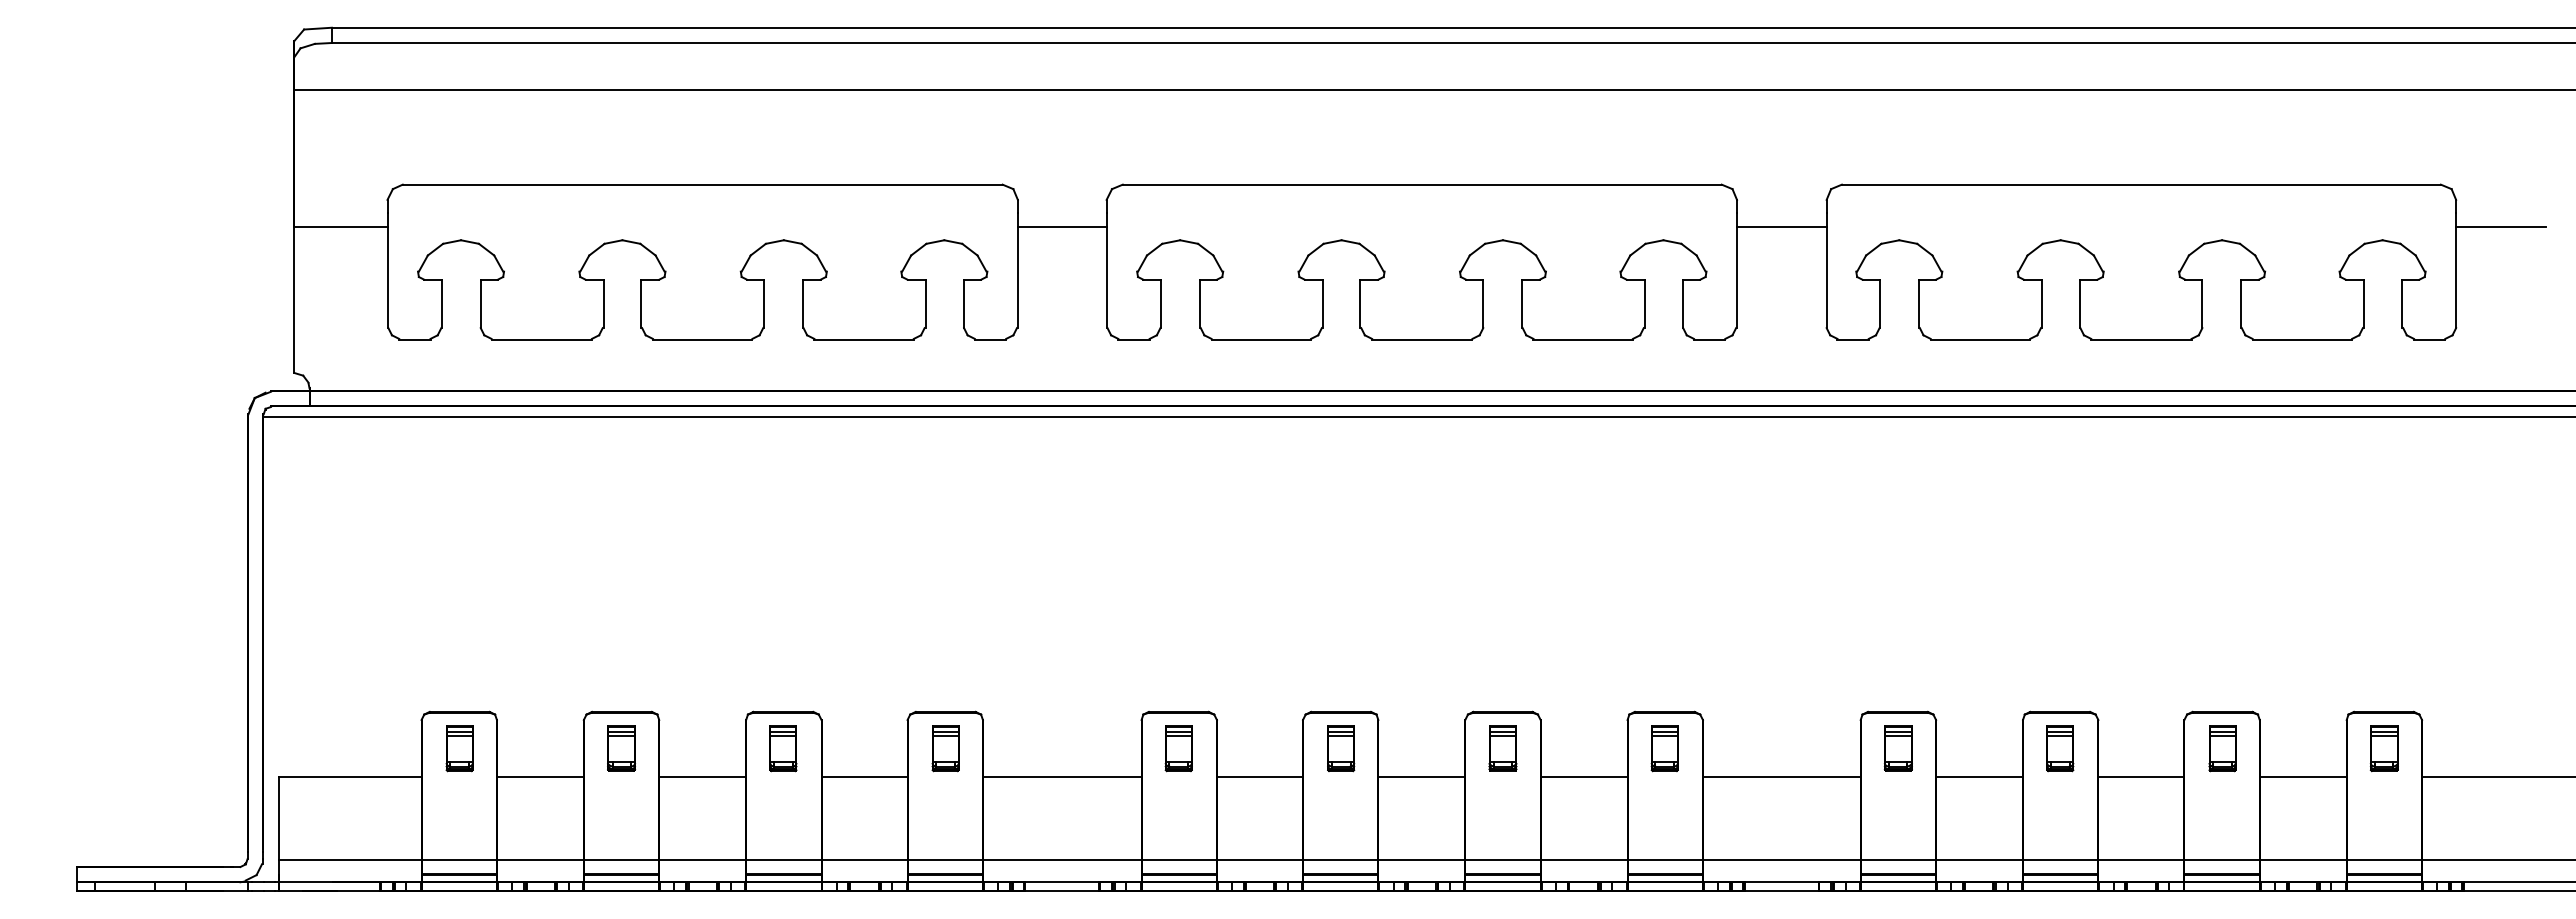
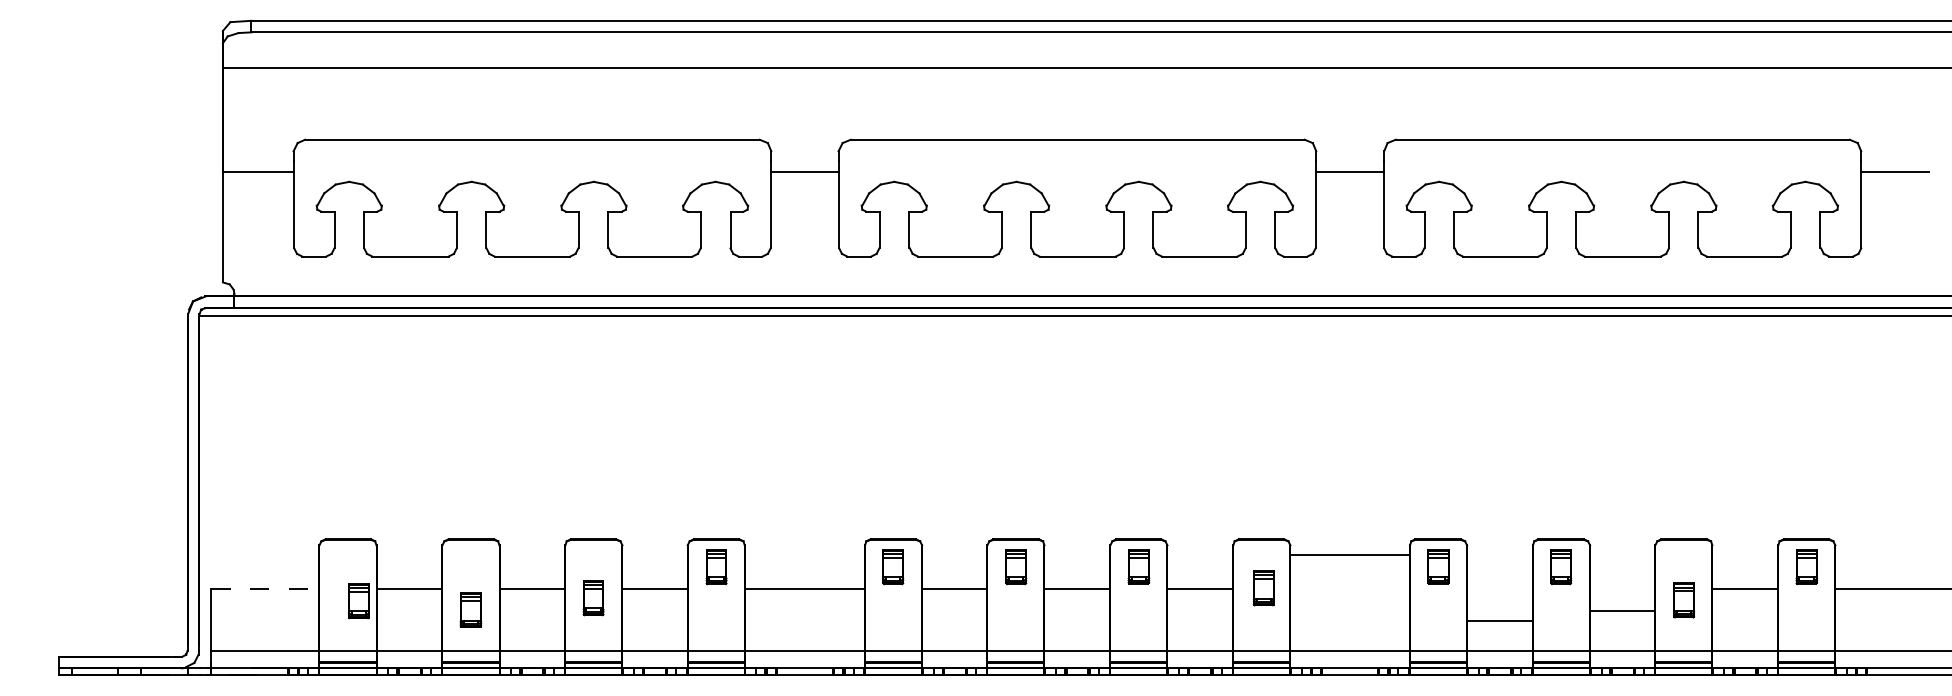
part: (459, 748) -> (358, 601), moved
part: (621, 748) -> (470, 610), moved
part: (783, 748) -> (593, 598), moved
part: (1664, 748) -> (1263, 588), moved
part: (2222, 748) -> (1684, 600), moved
line: (350, 777) -> (265, 588), solid -> dashed
line: (1781, 777) -> (1349, 554), moved
line: (1979, 777) -> (1500, 621), moved
line: (2141, 777) -> (1622, 610), moved

